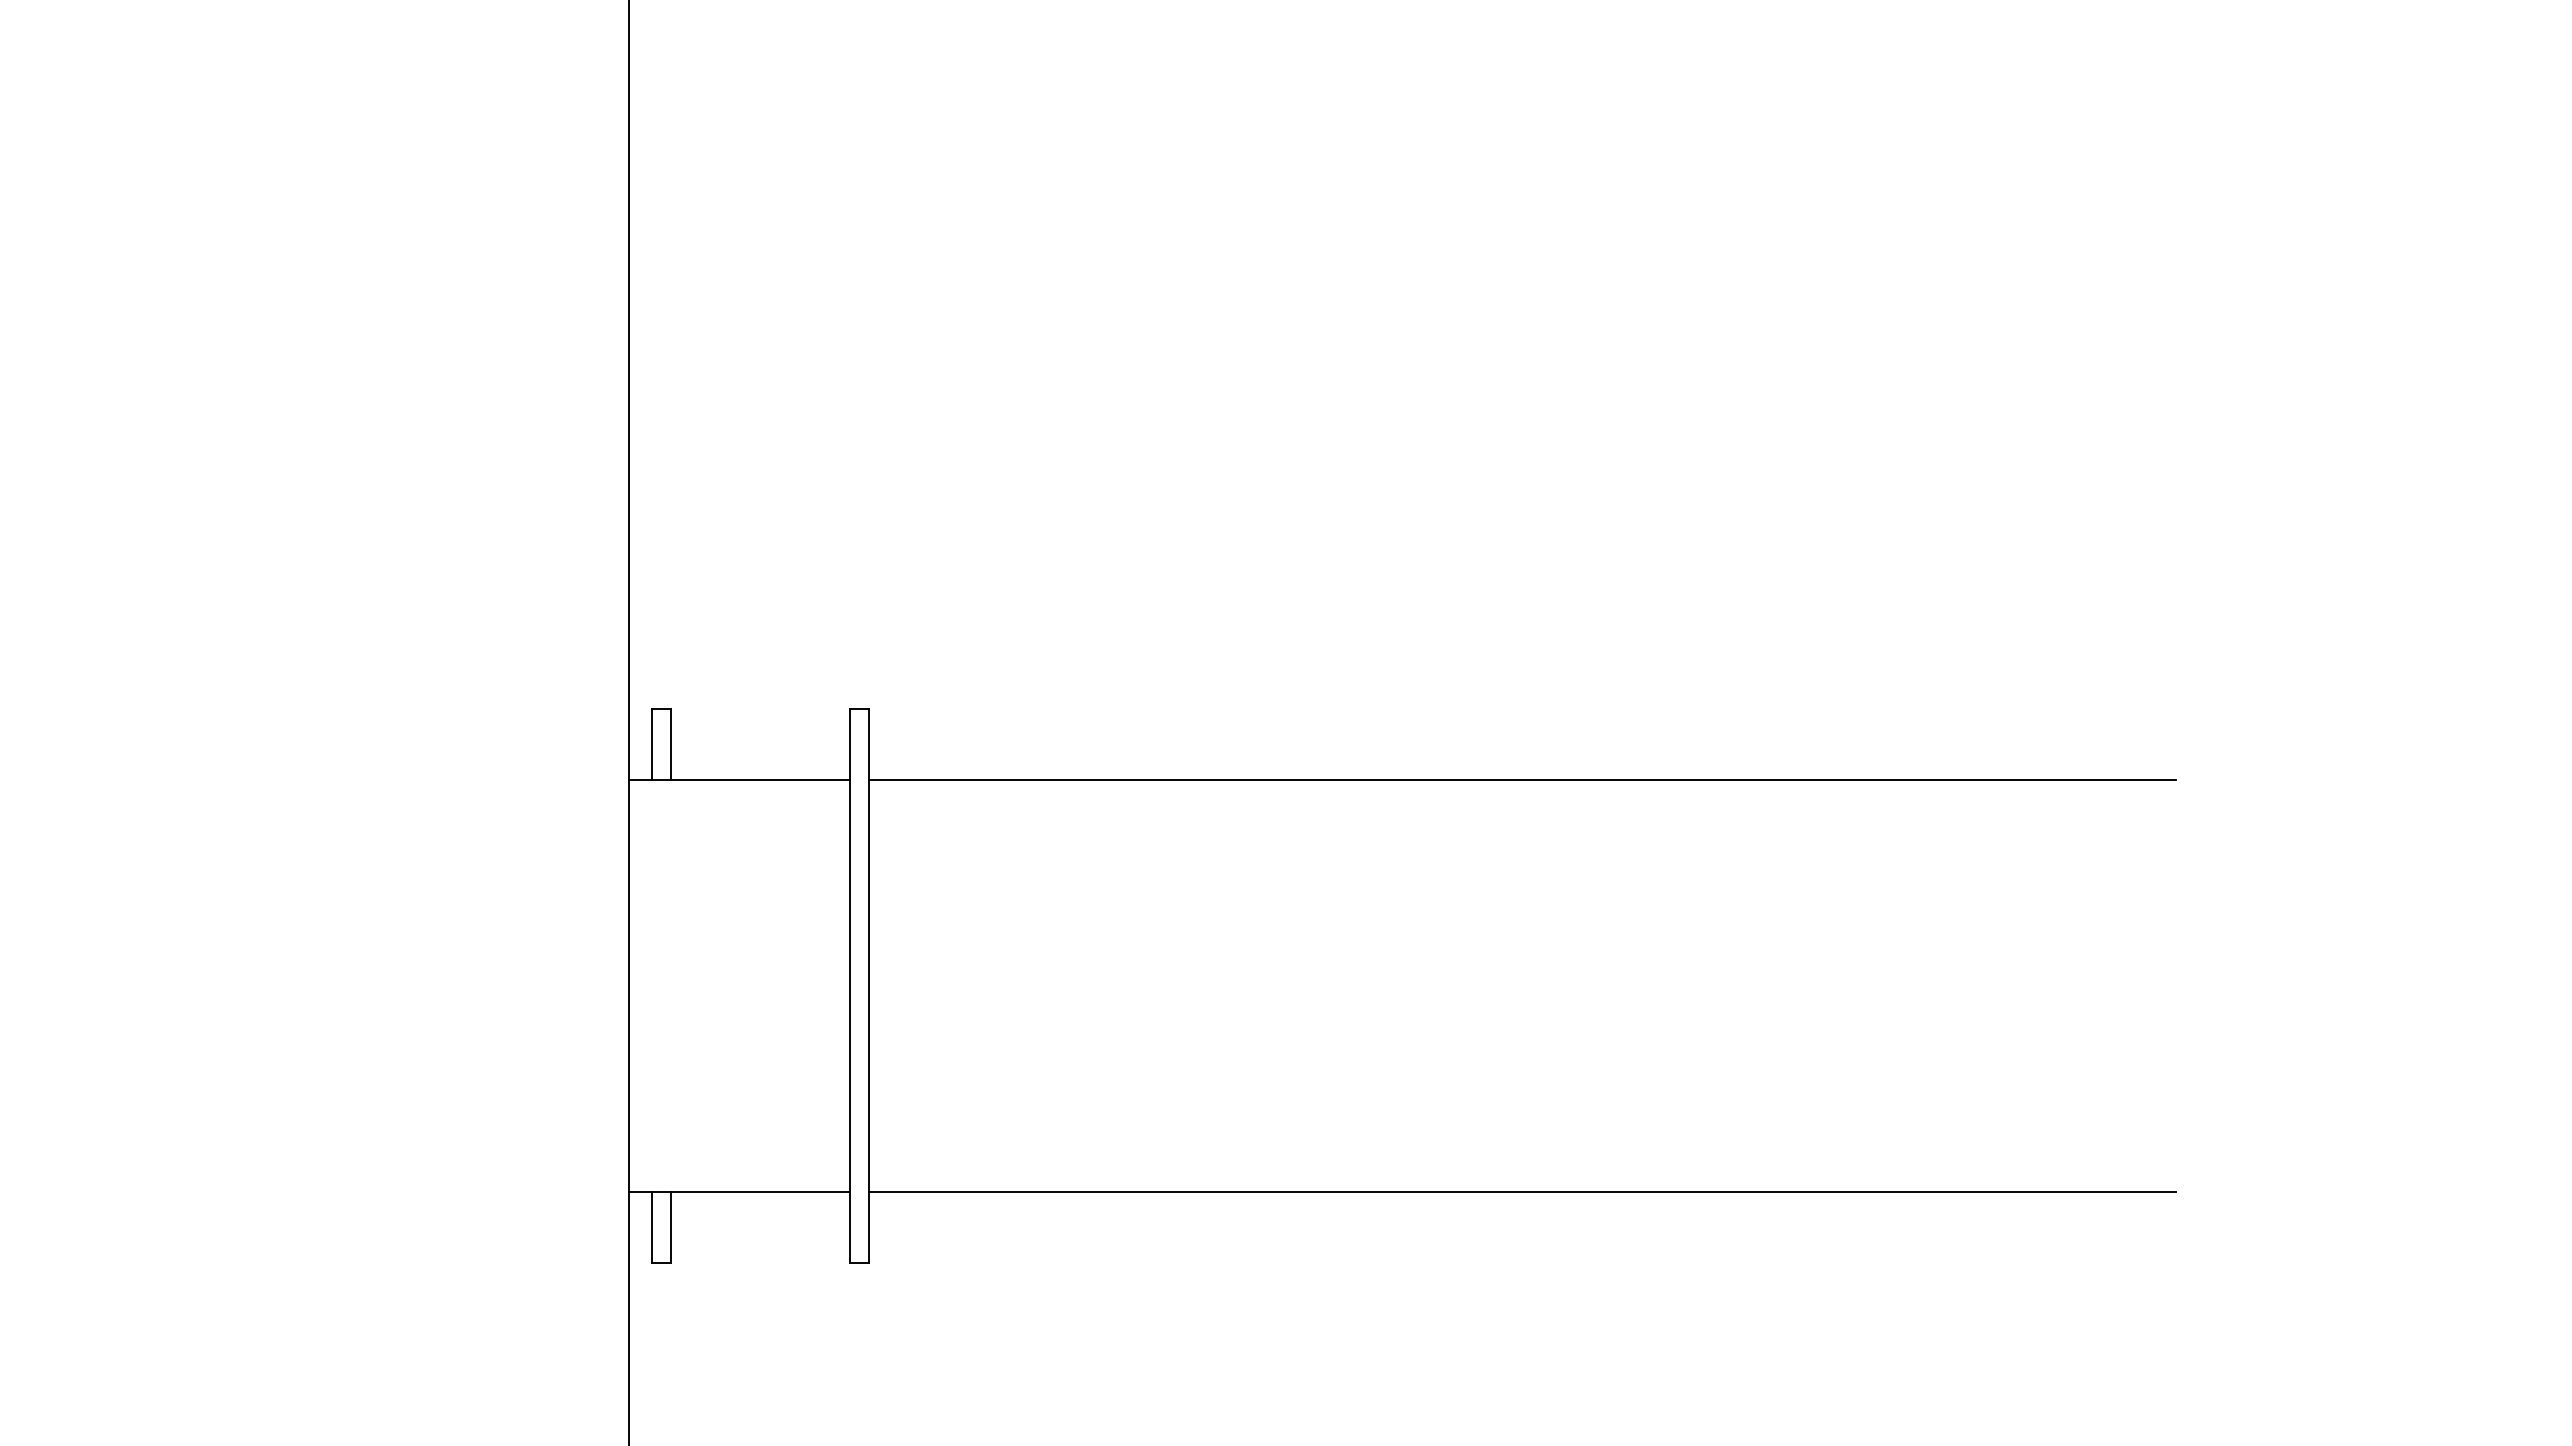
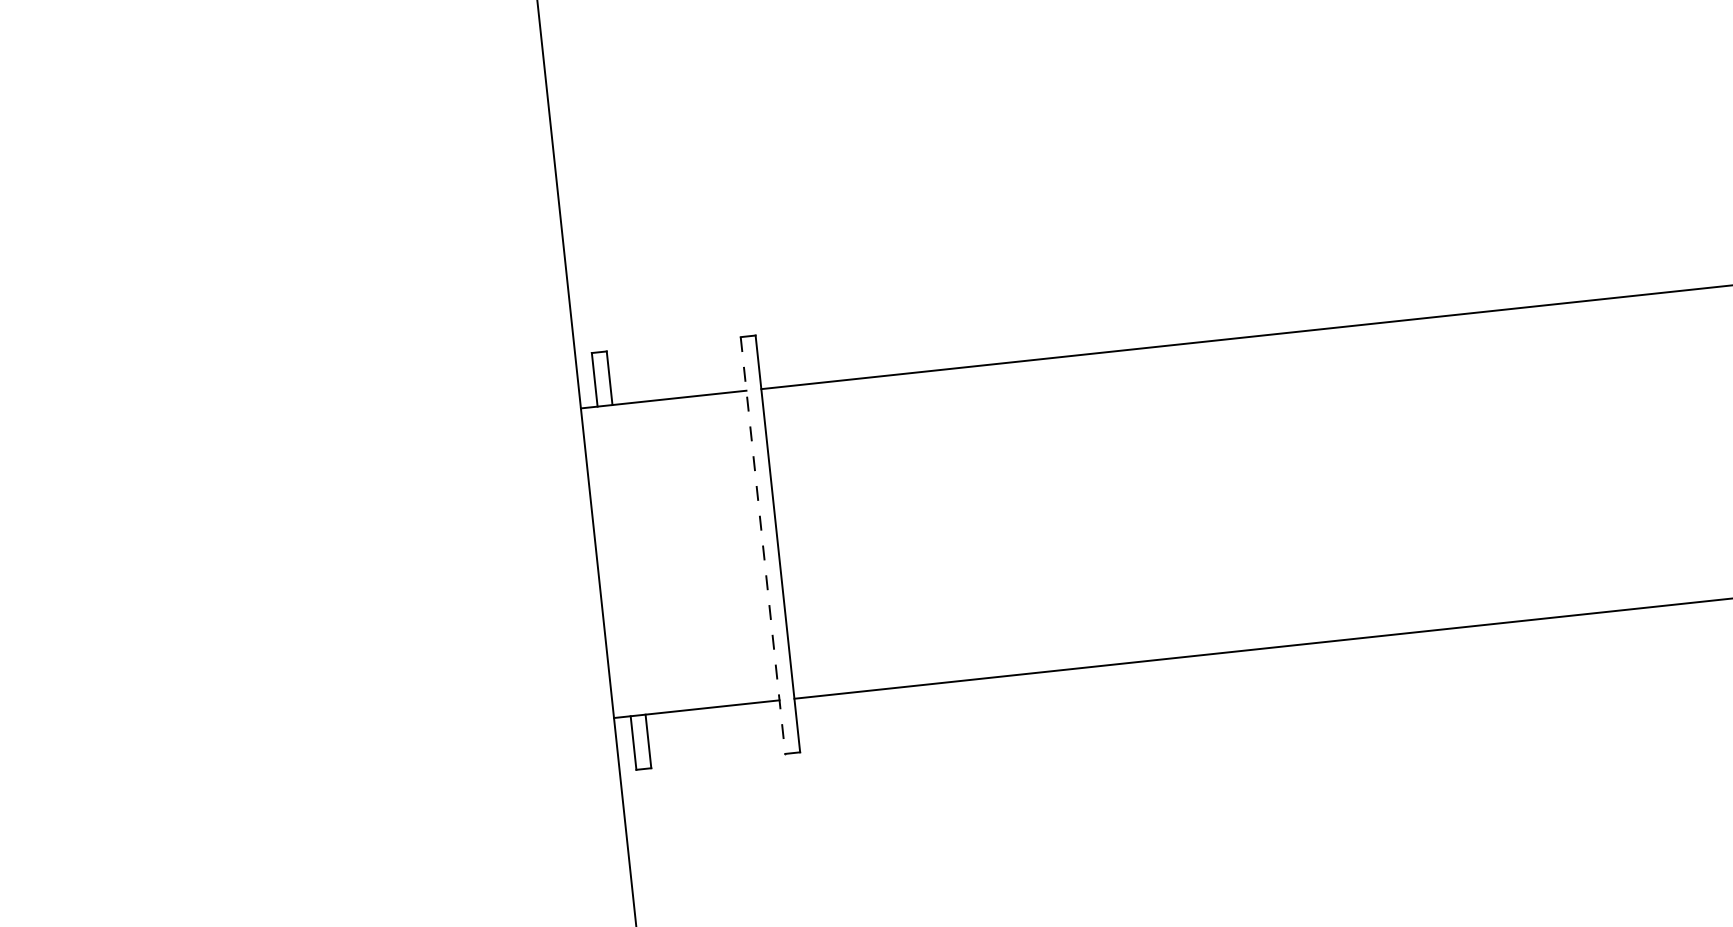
line: (849, 986) -> (762, 545), solid -> dashed

